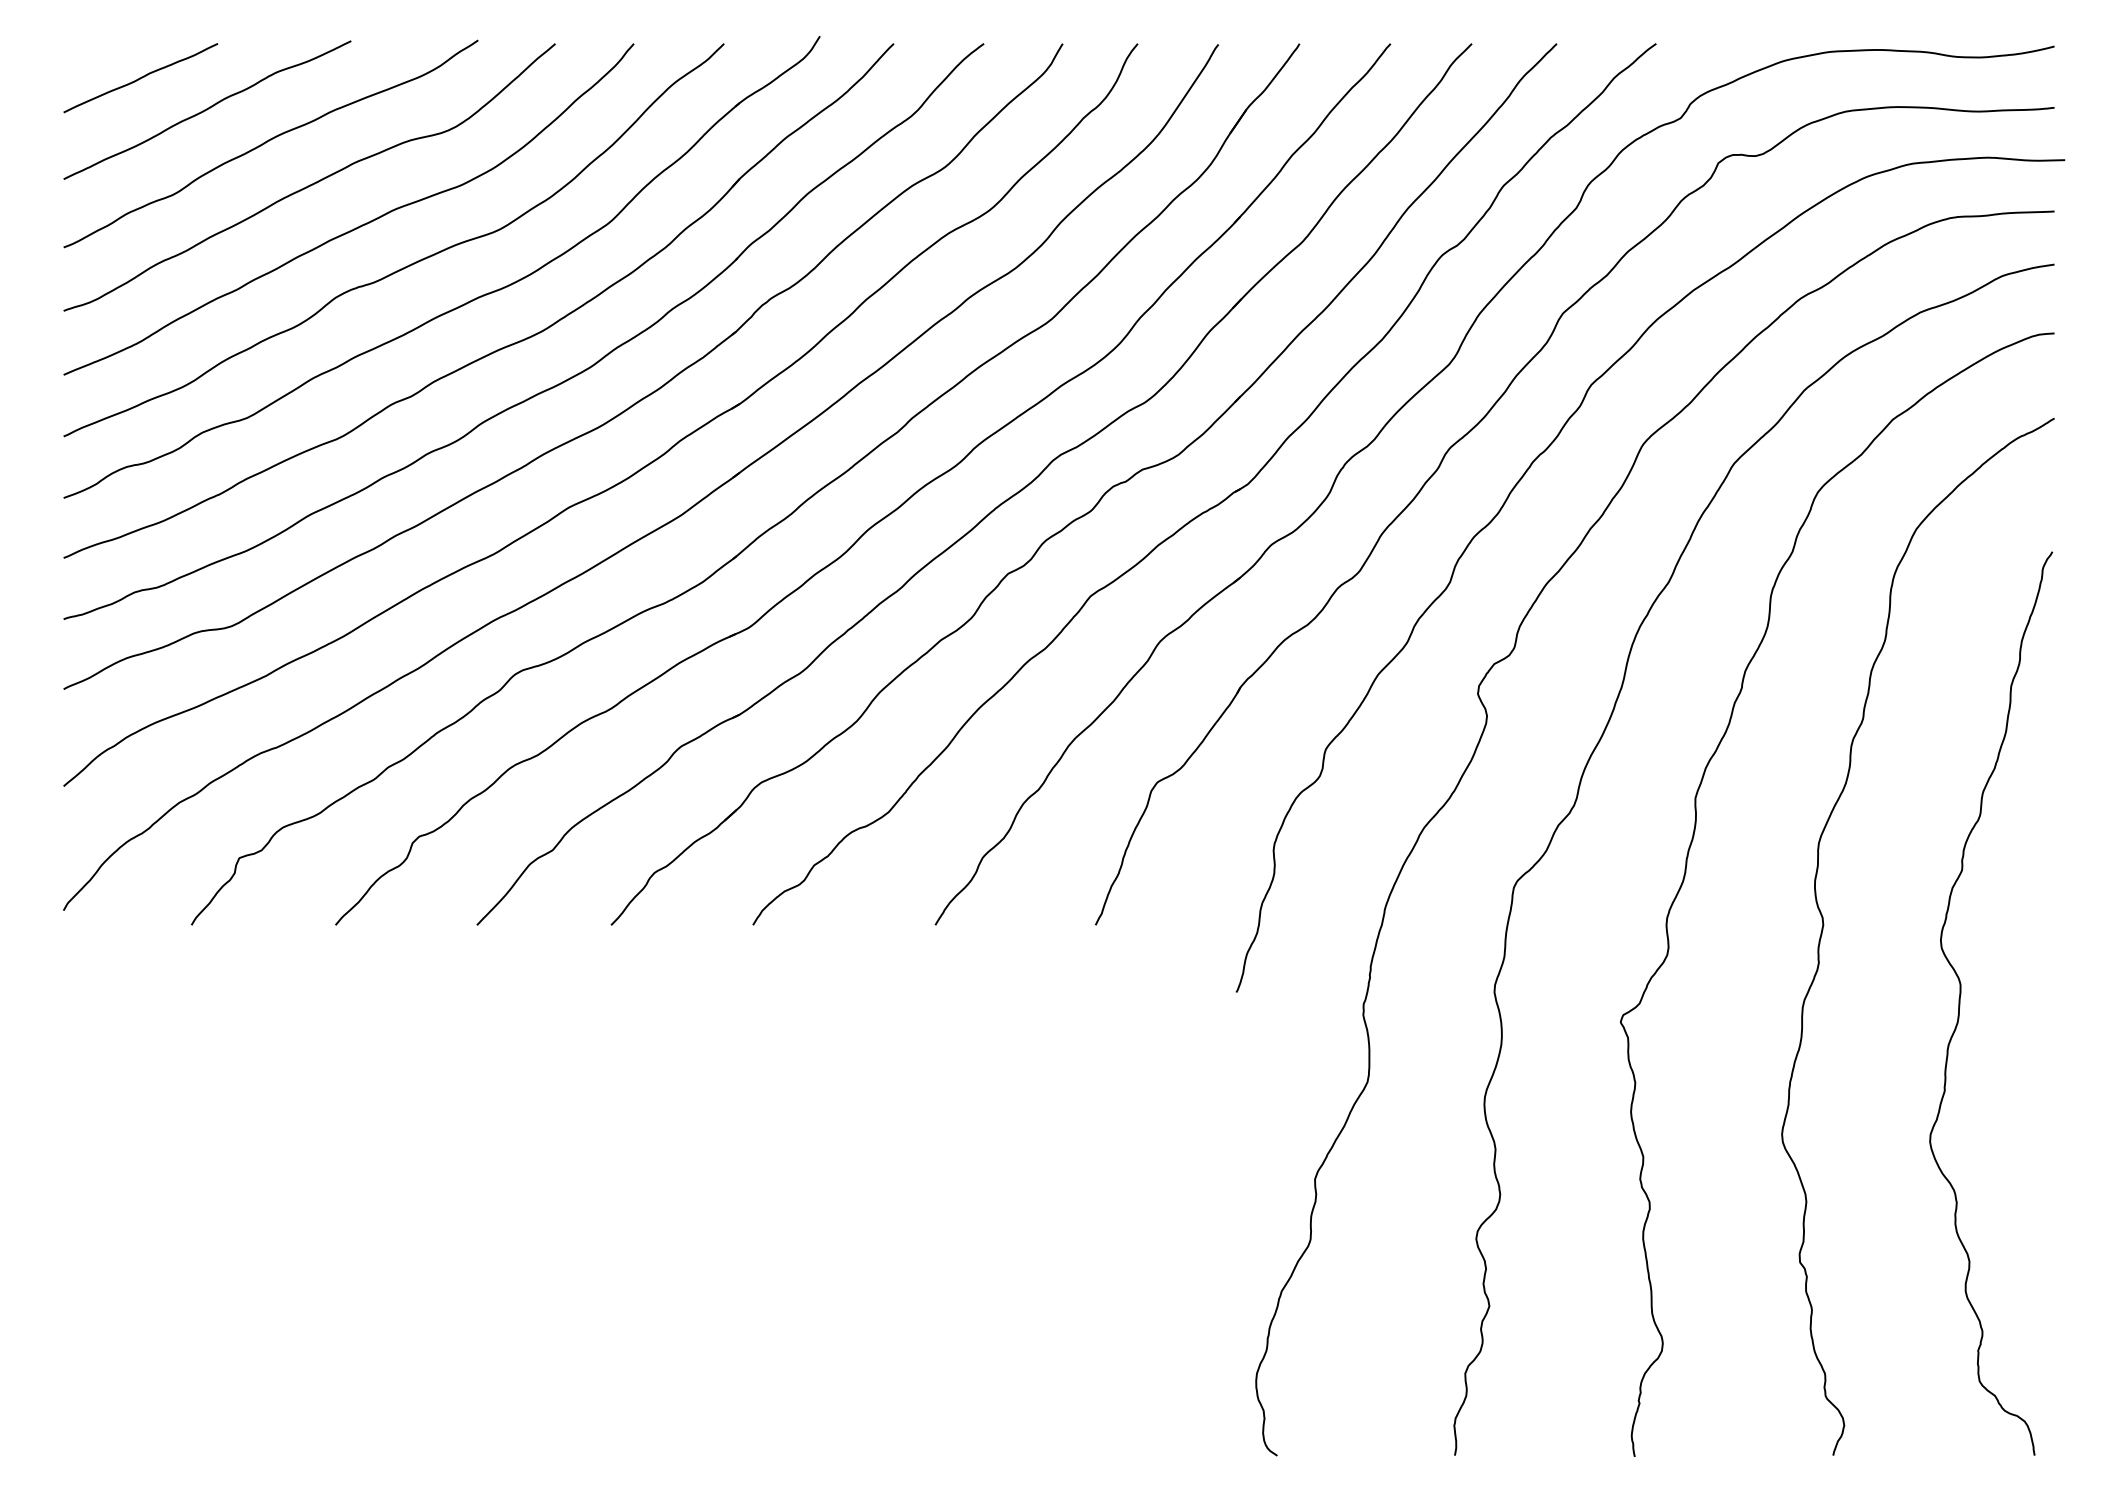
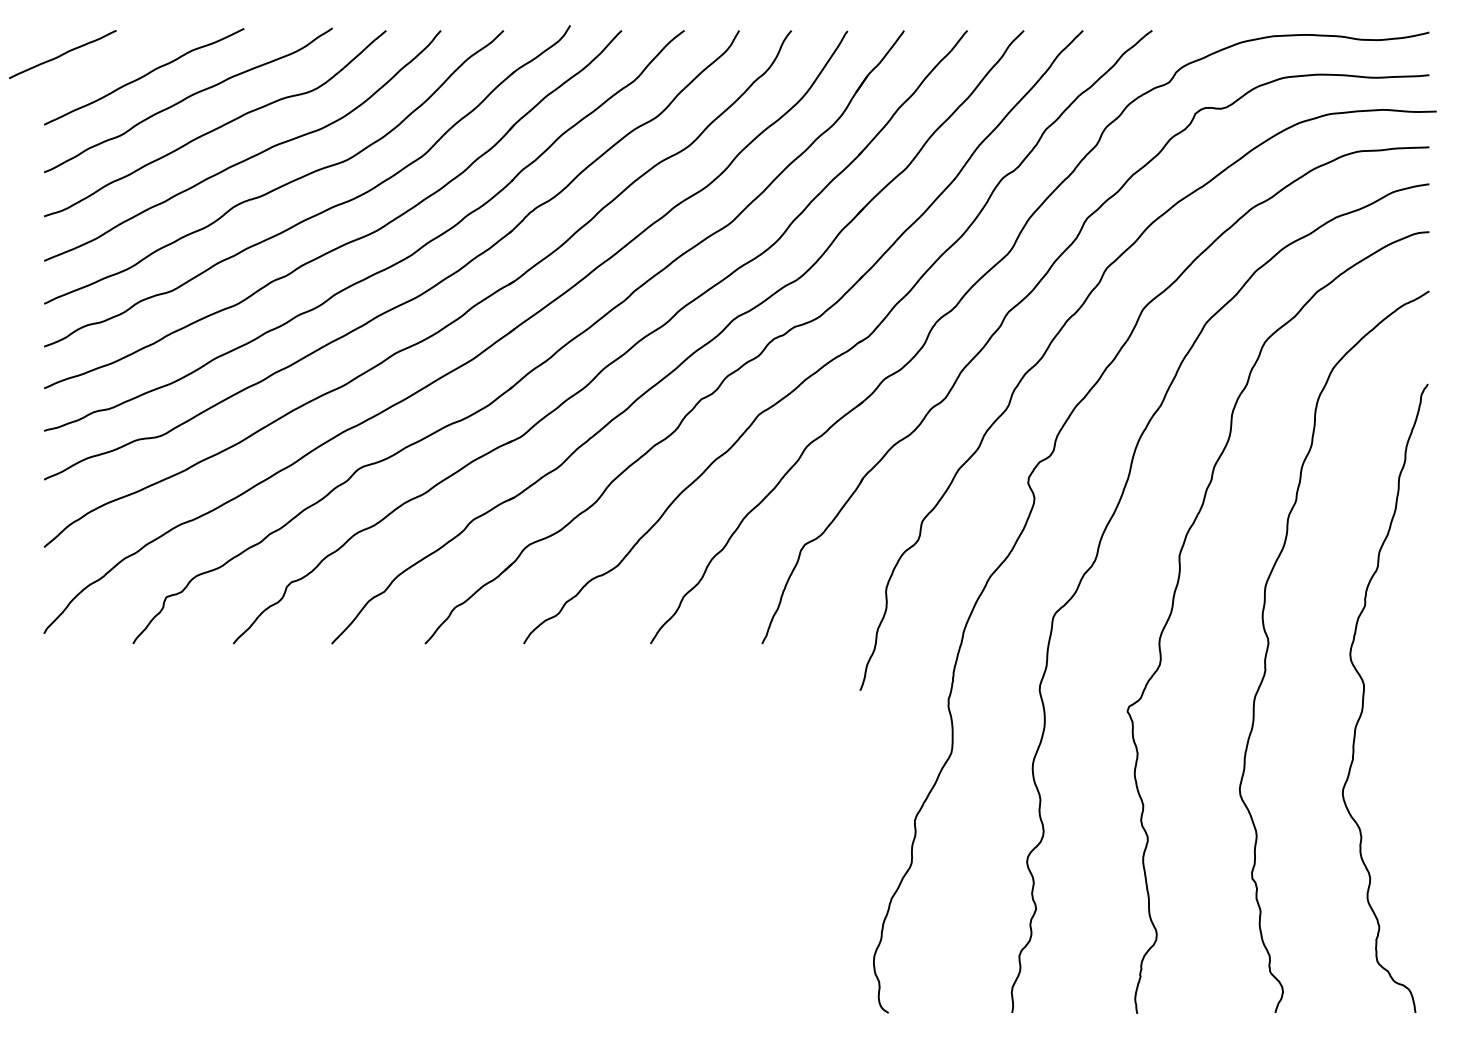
line: (140, 78) -> (62, 54), moved

